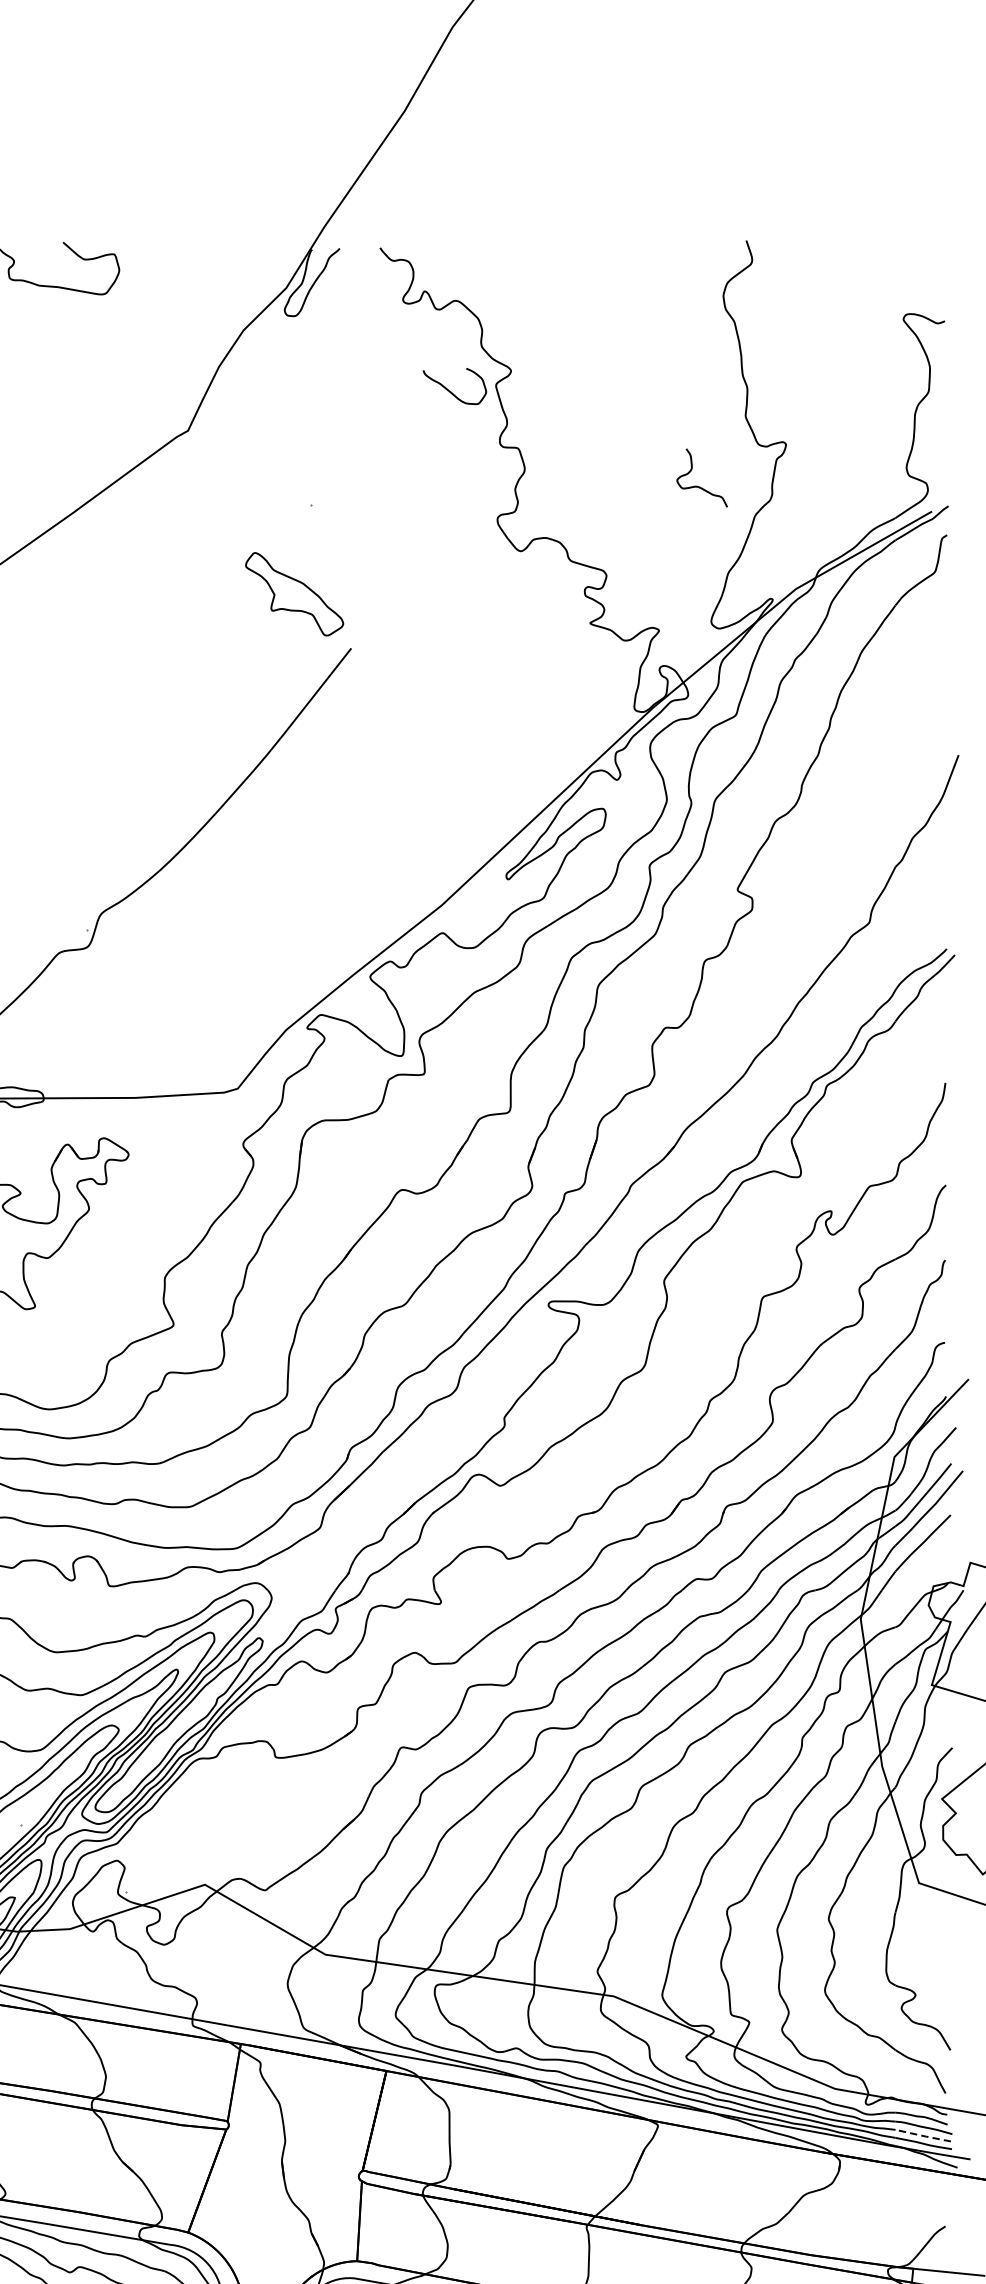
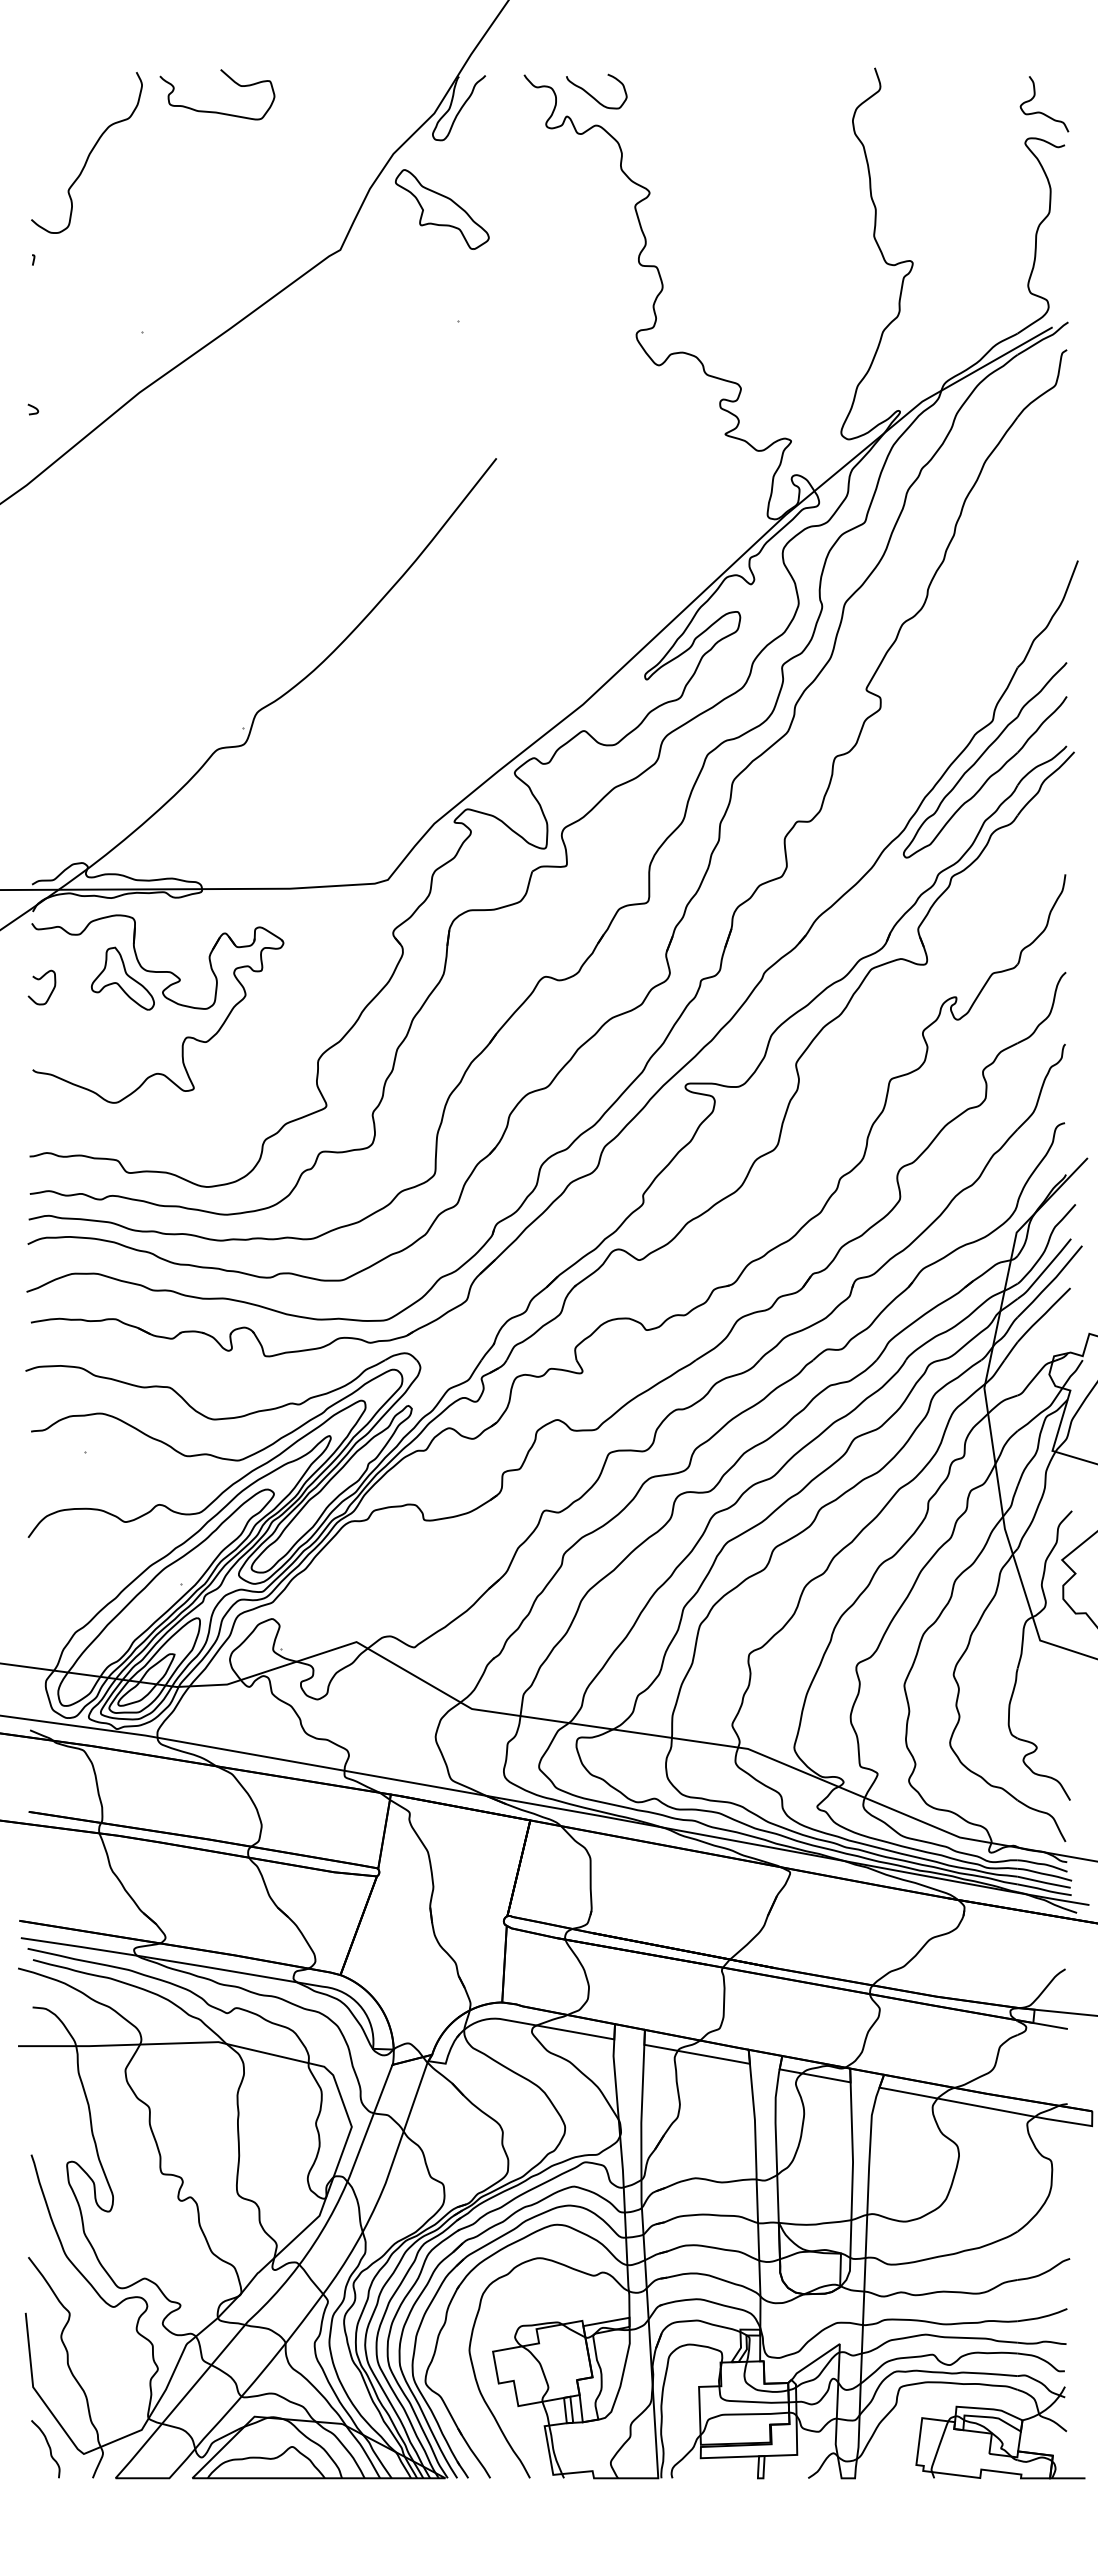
curve: (450, 390) -> (592, 95), moved
curve: (697, 485) -> (1040, 111), moved
part: (294, 594) -> (442, 209), moved
part: (861, 963) -> (985, 760), added
line: (923, 2135) -> (1044, 1882), dashed -> solid

